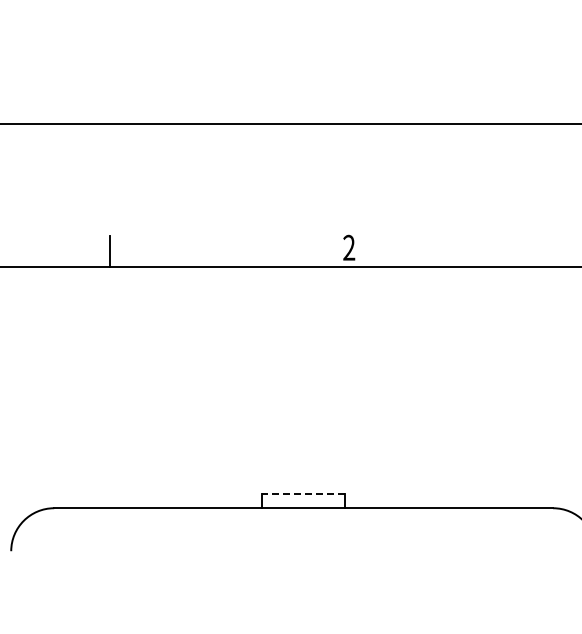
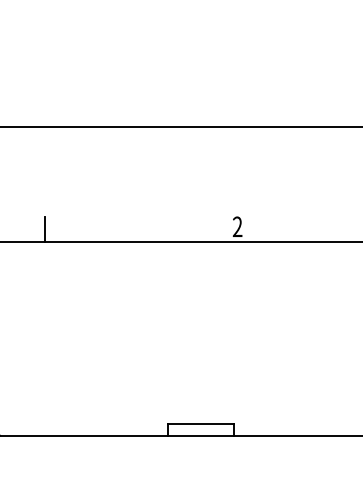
line: (303, 493) -> (200, 423), dashed -> solid

